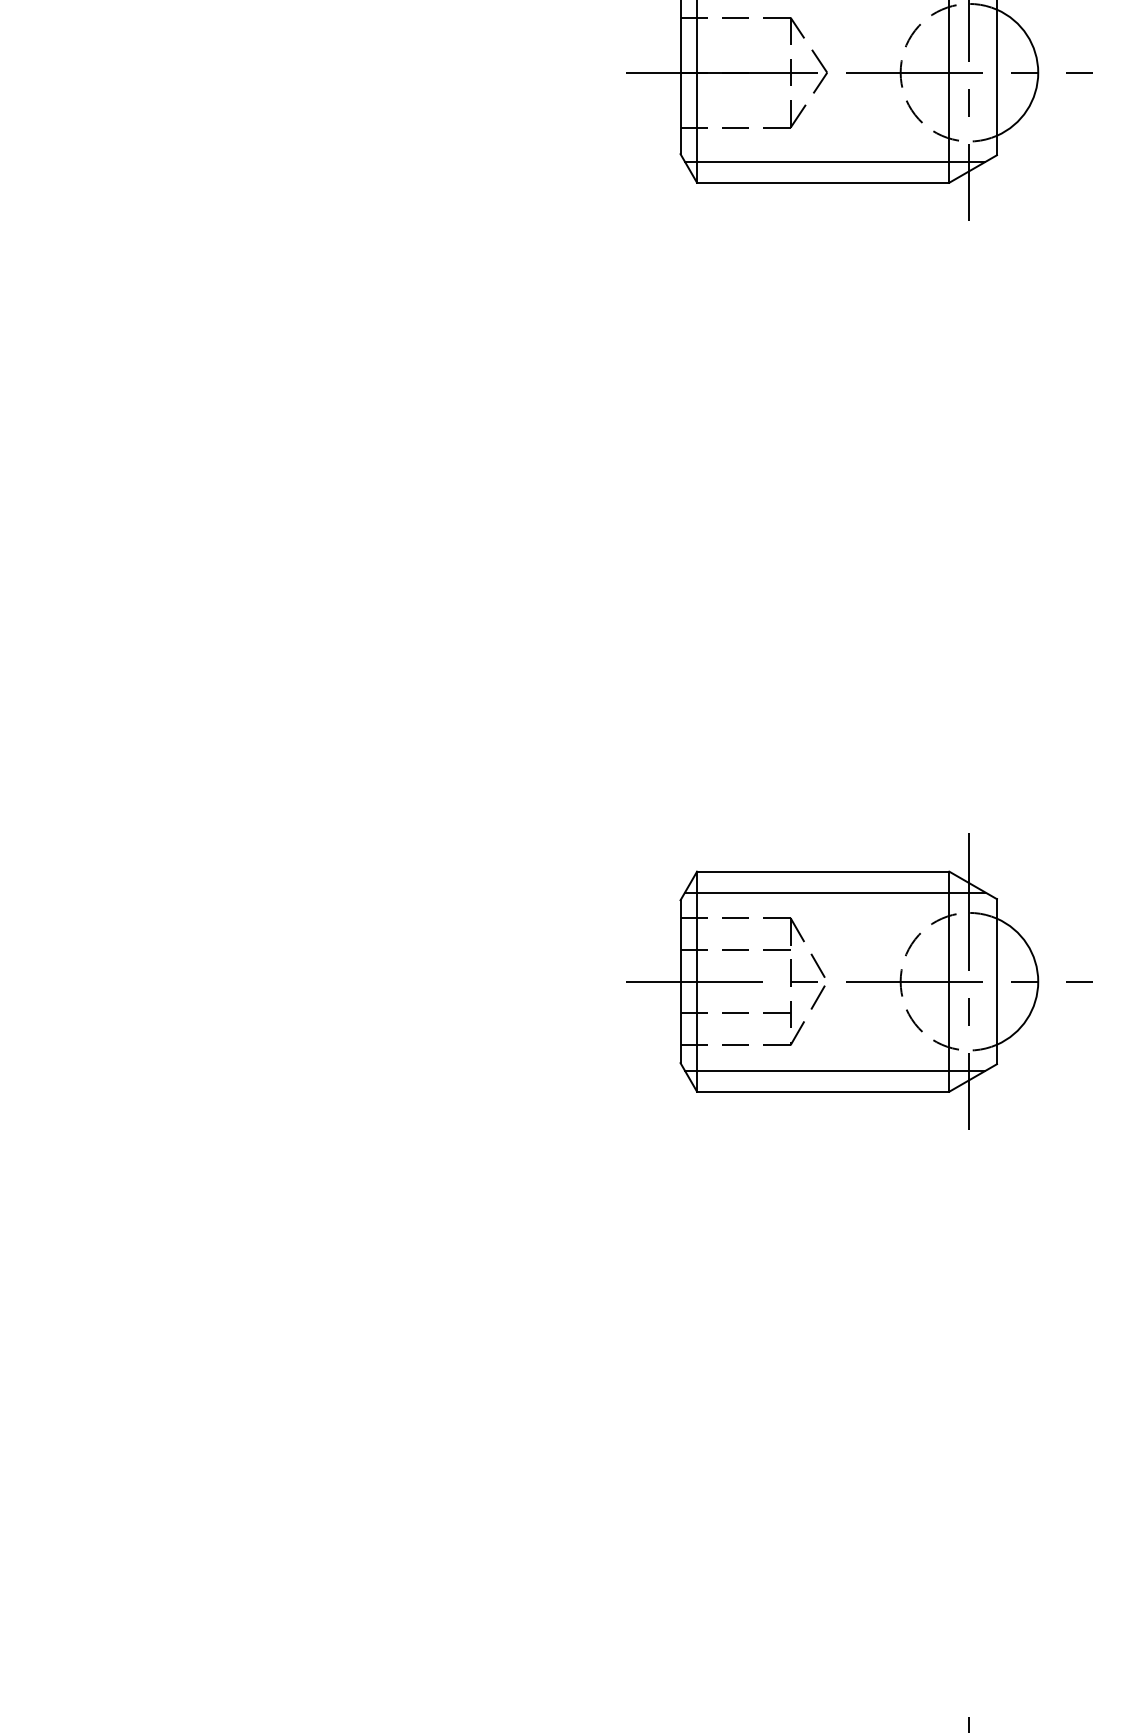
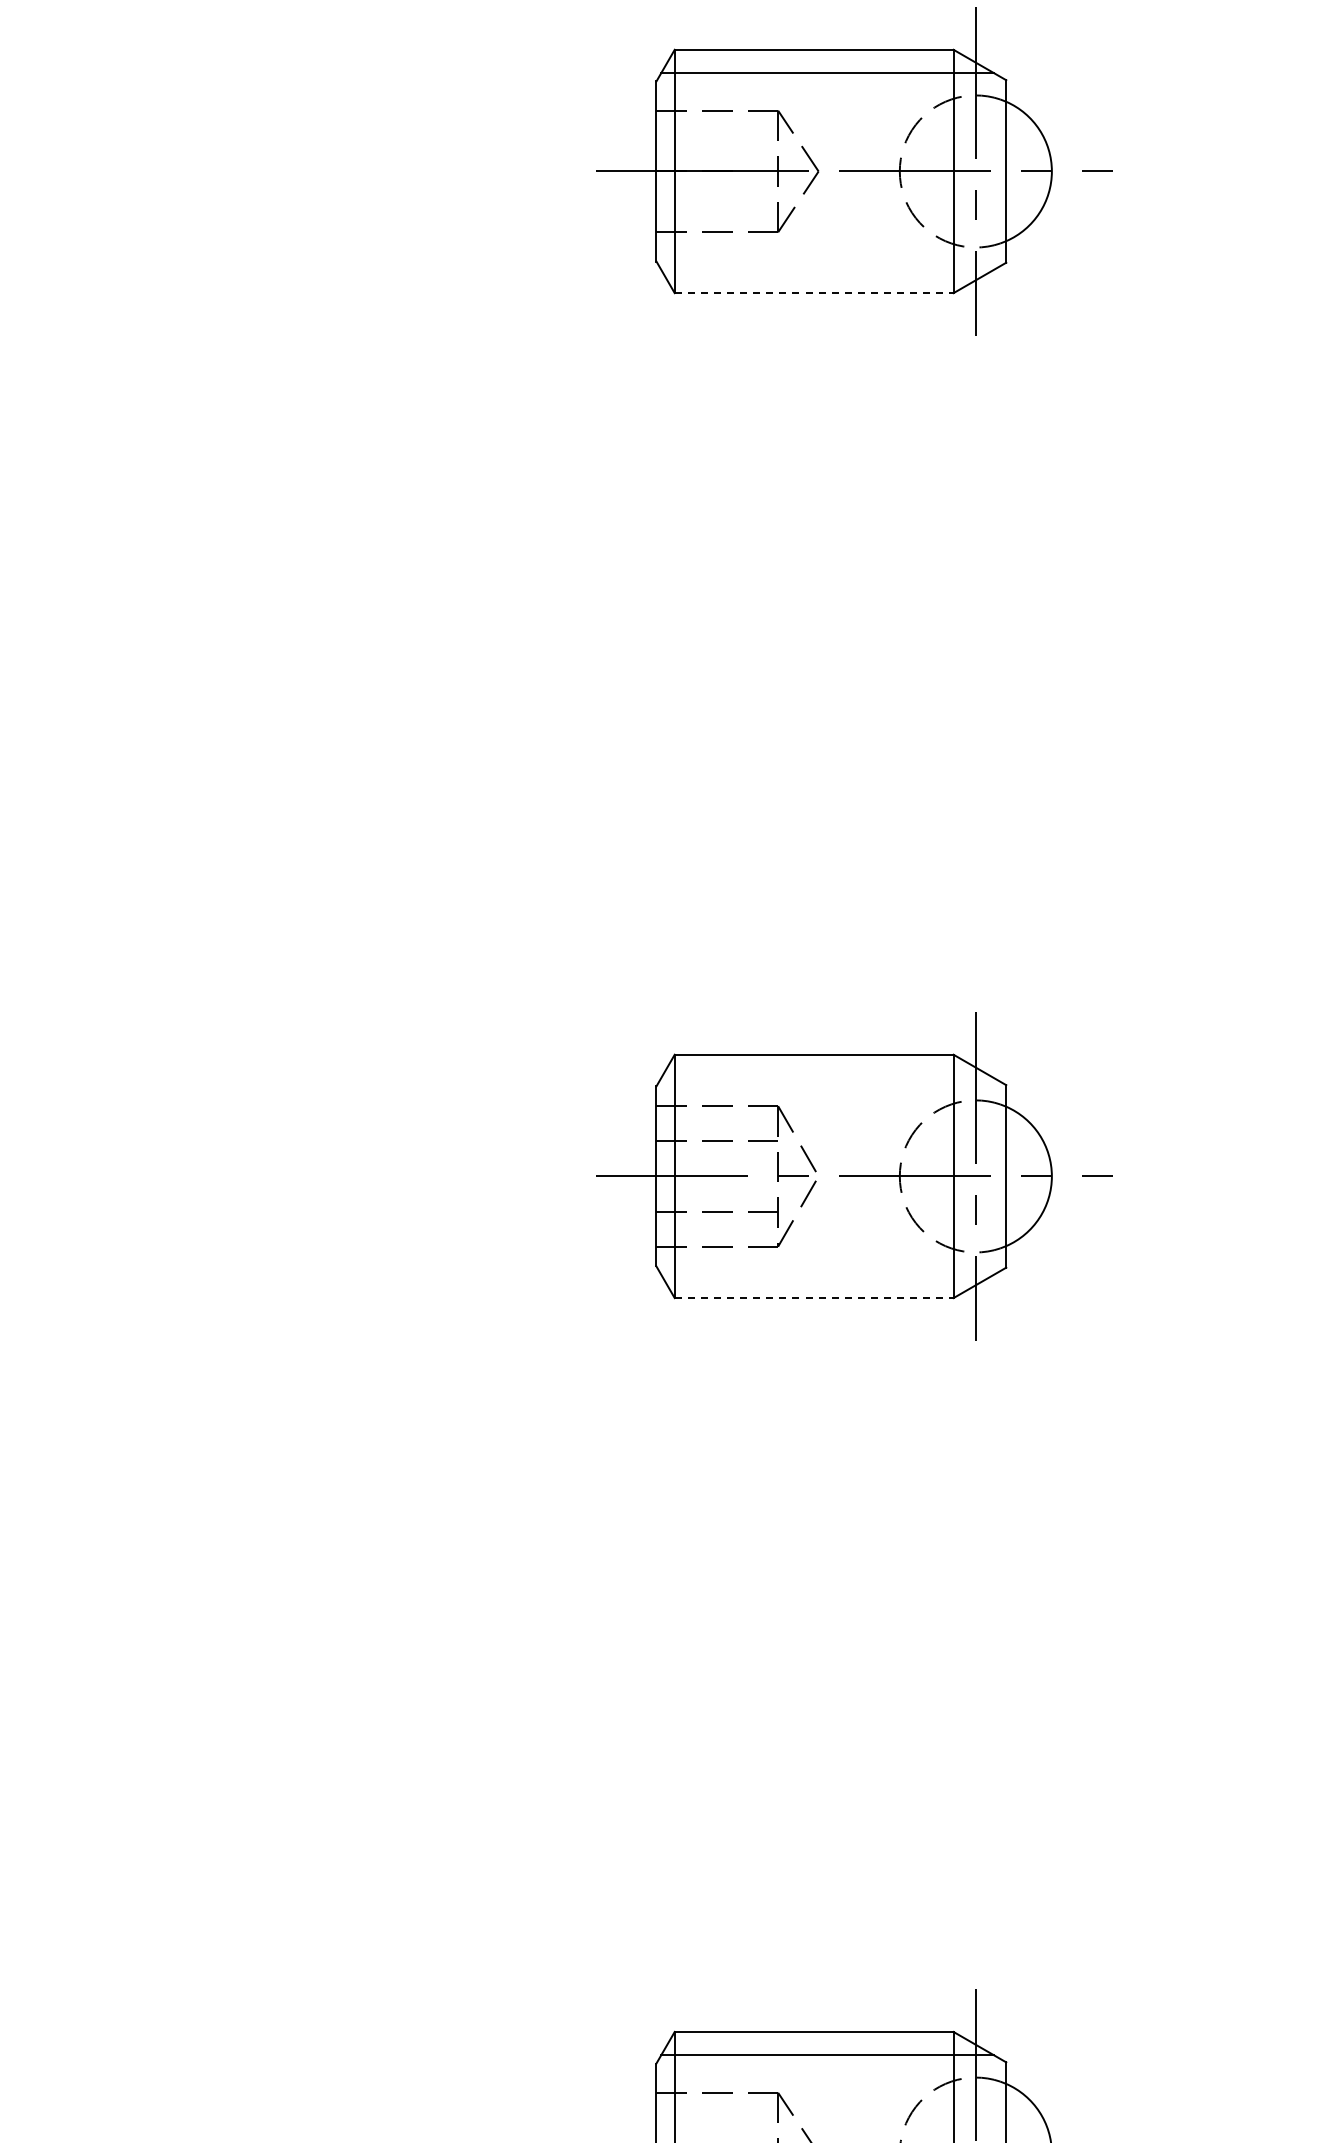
line: (835, 162) -> (827, 270), removed
line: (823, 183) -> (814, 293), solid -> dashed
line: (835, 892) -> (827, 1077), removed
line: (835, 1071) -> (827, 1275), removed
line: (823, 1092) -> (814, 1298), solid -> dashed

